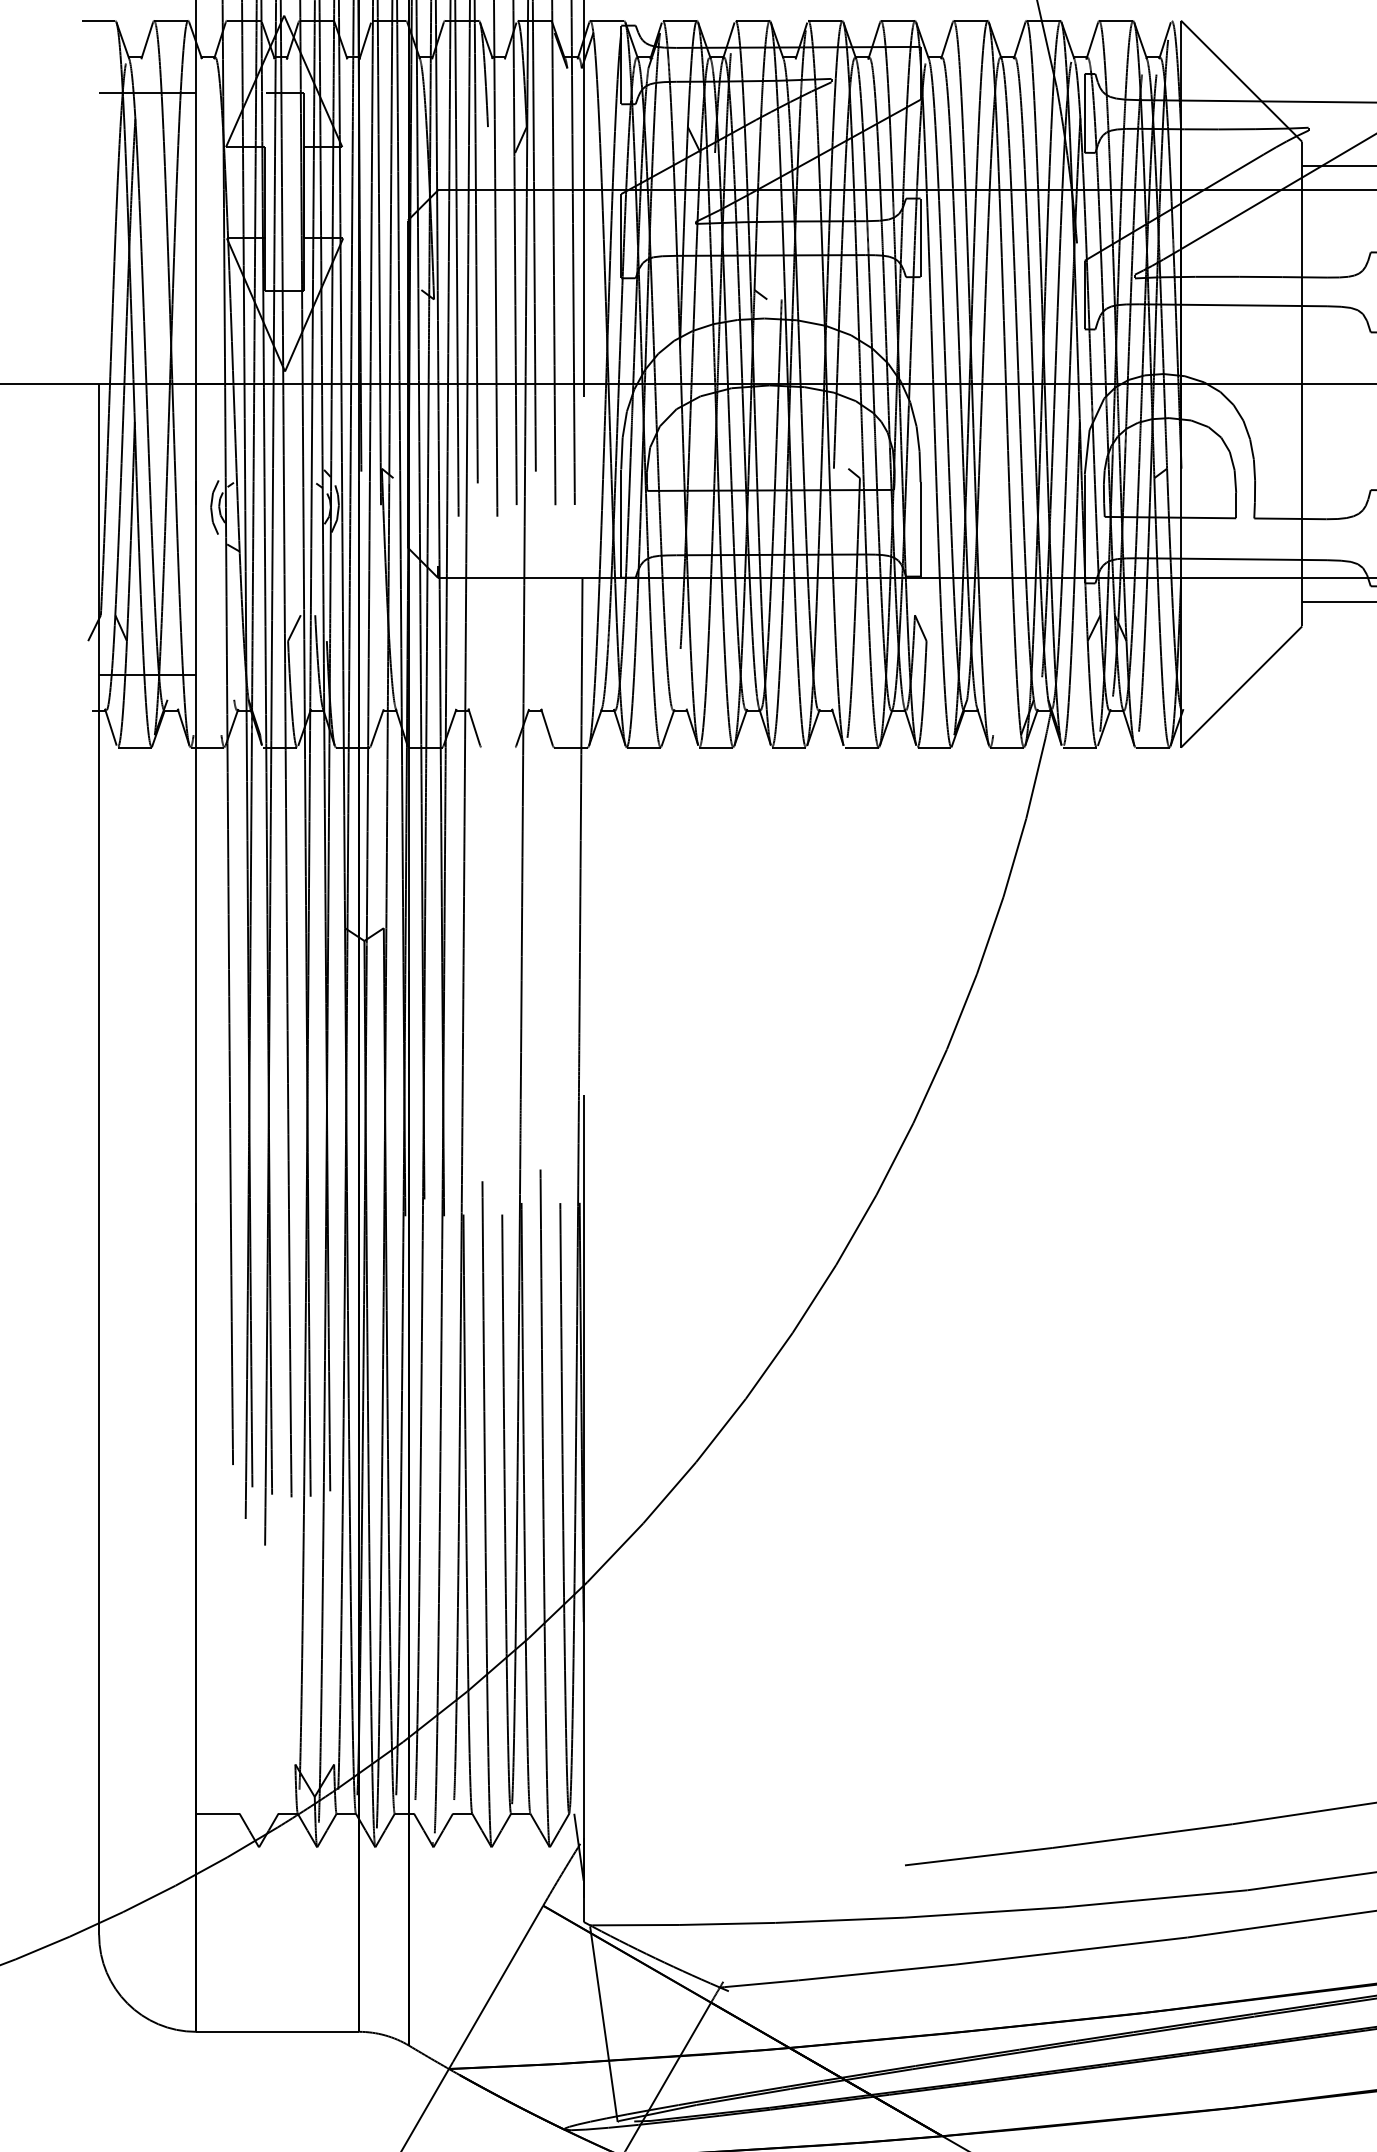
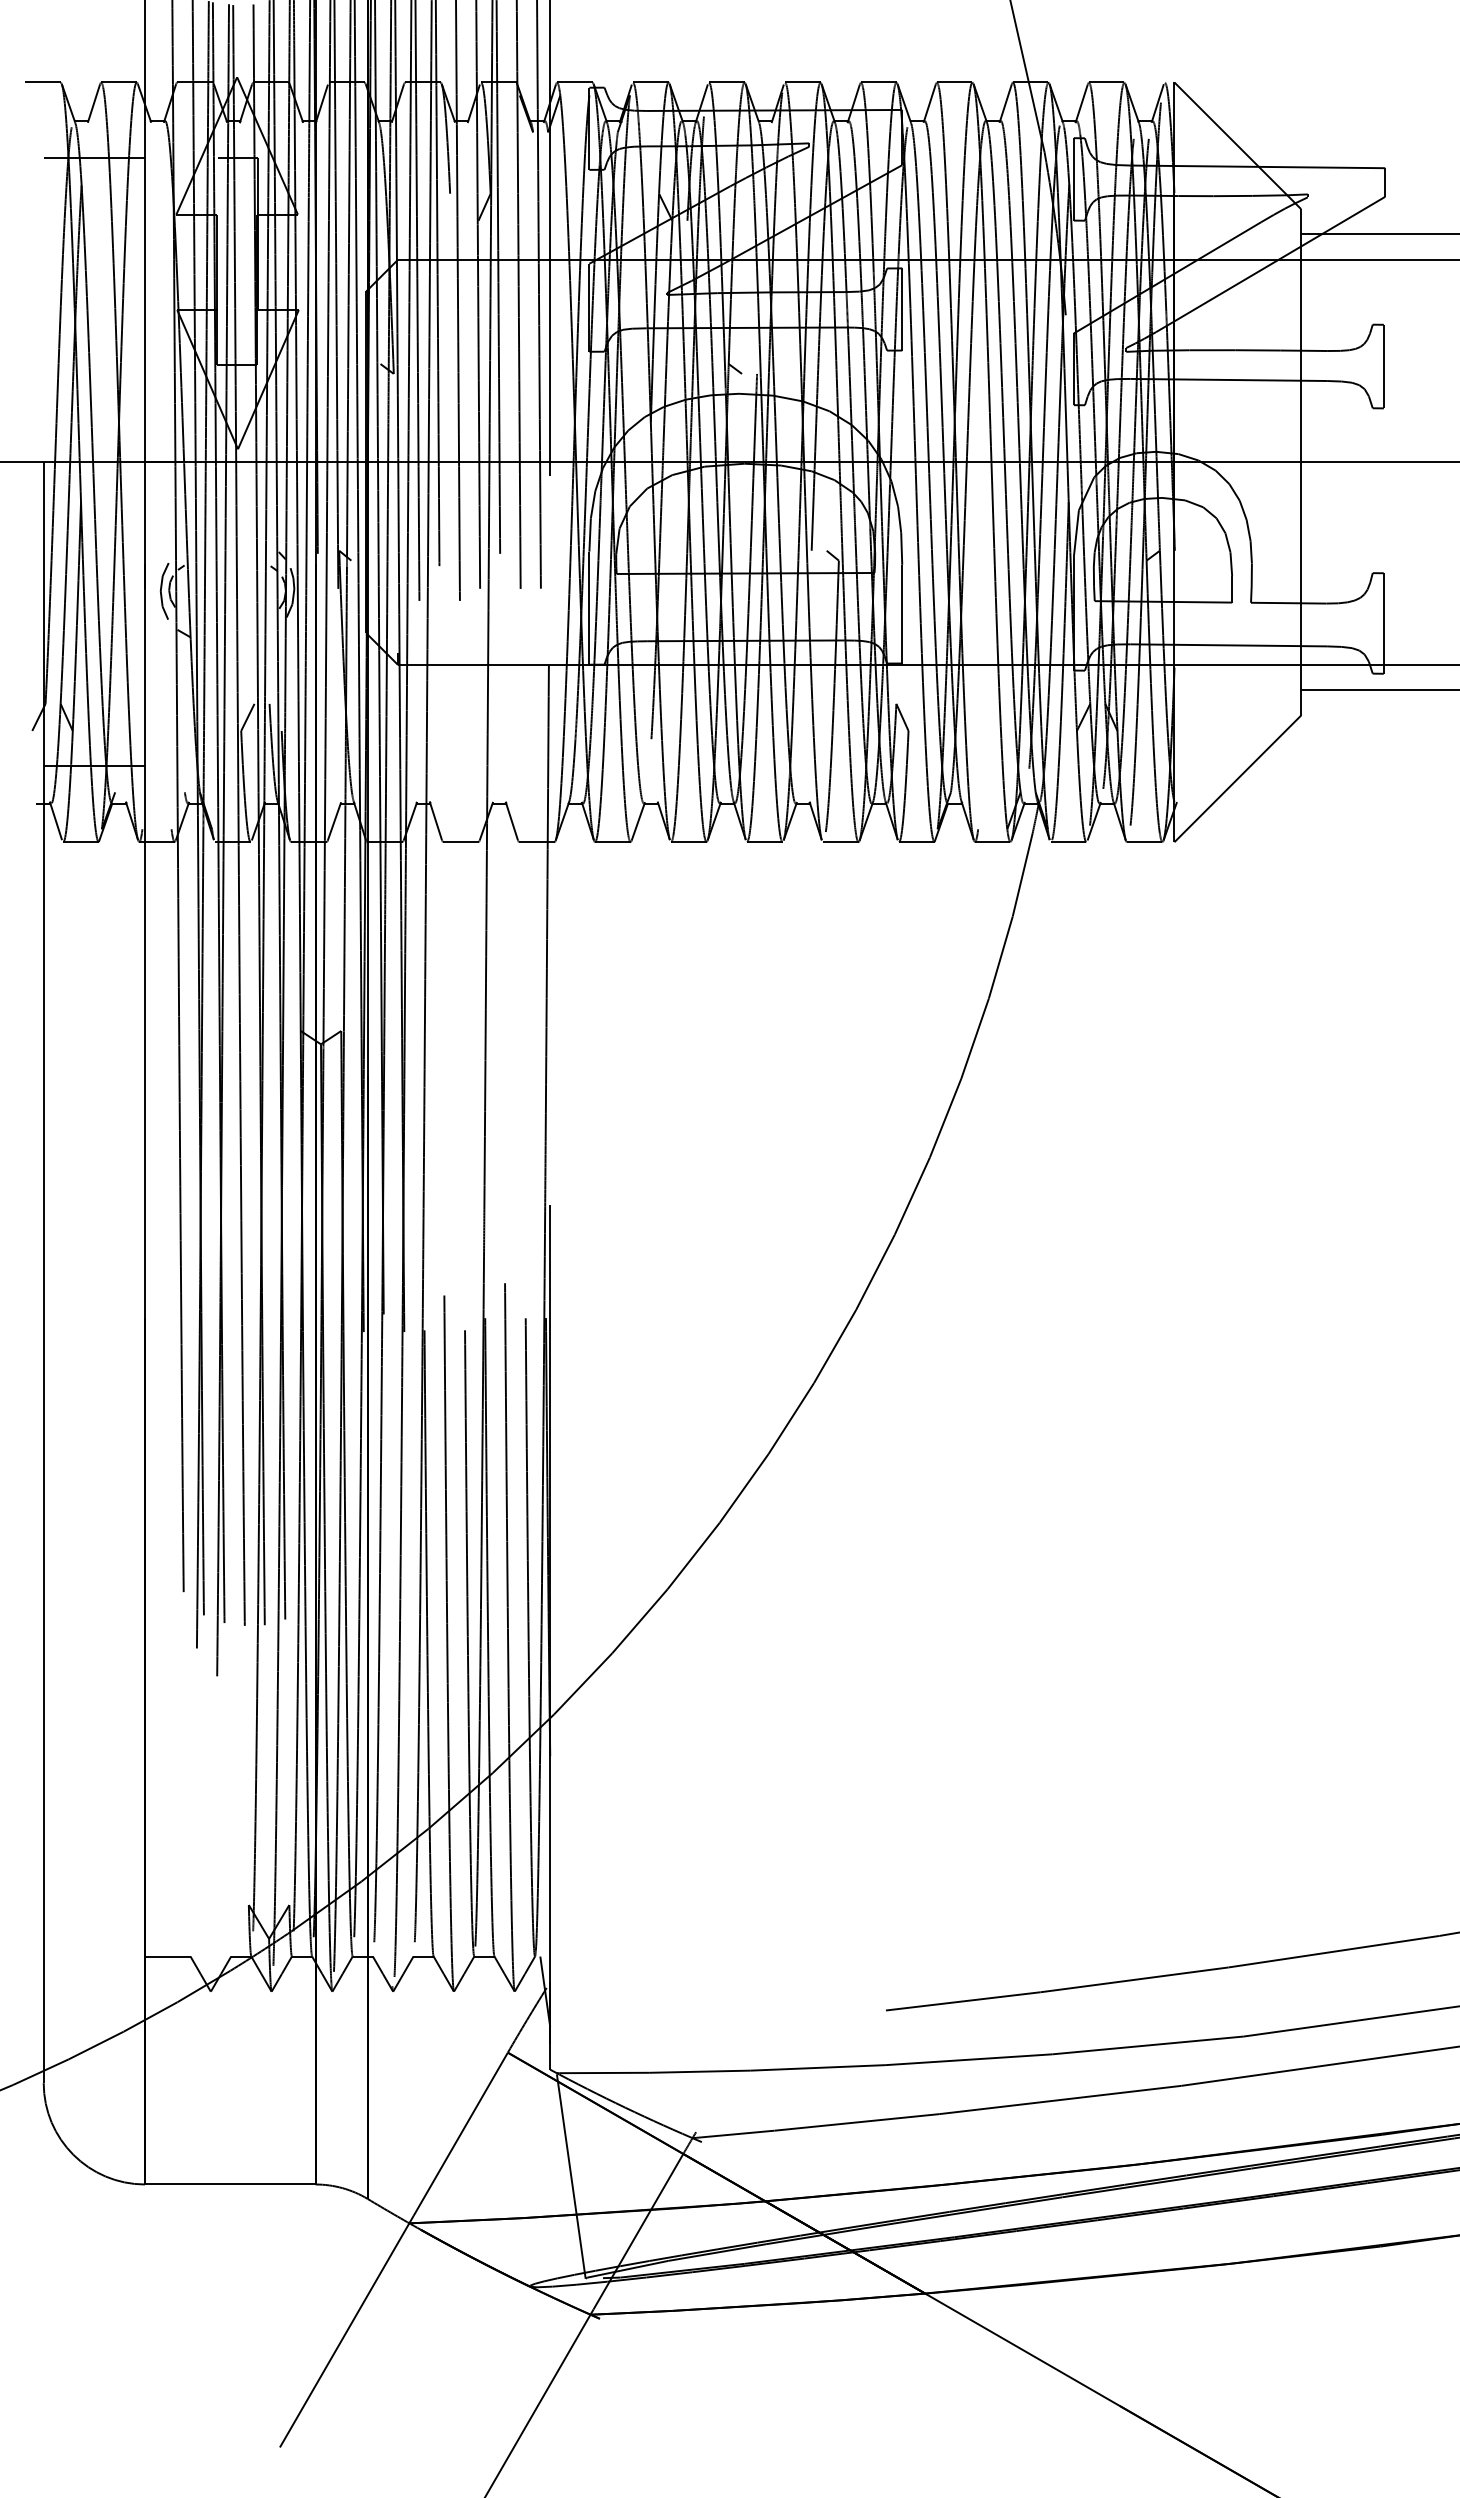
line: (497, 747) -> (460, 842), added

